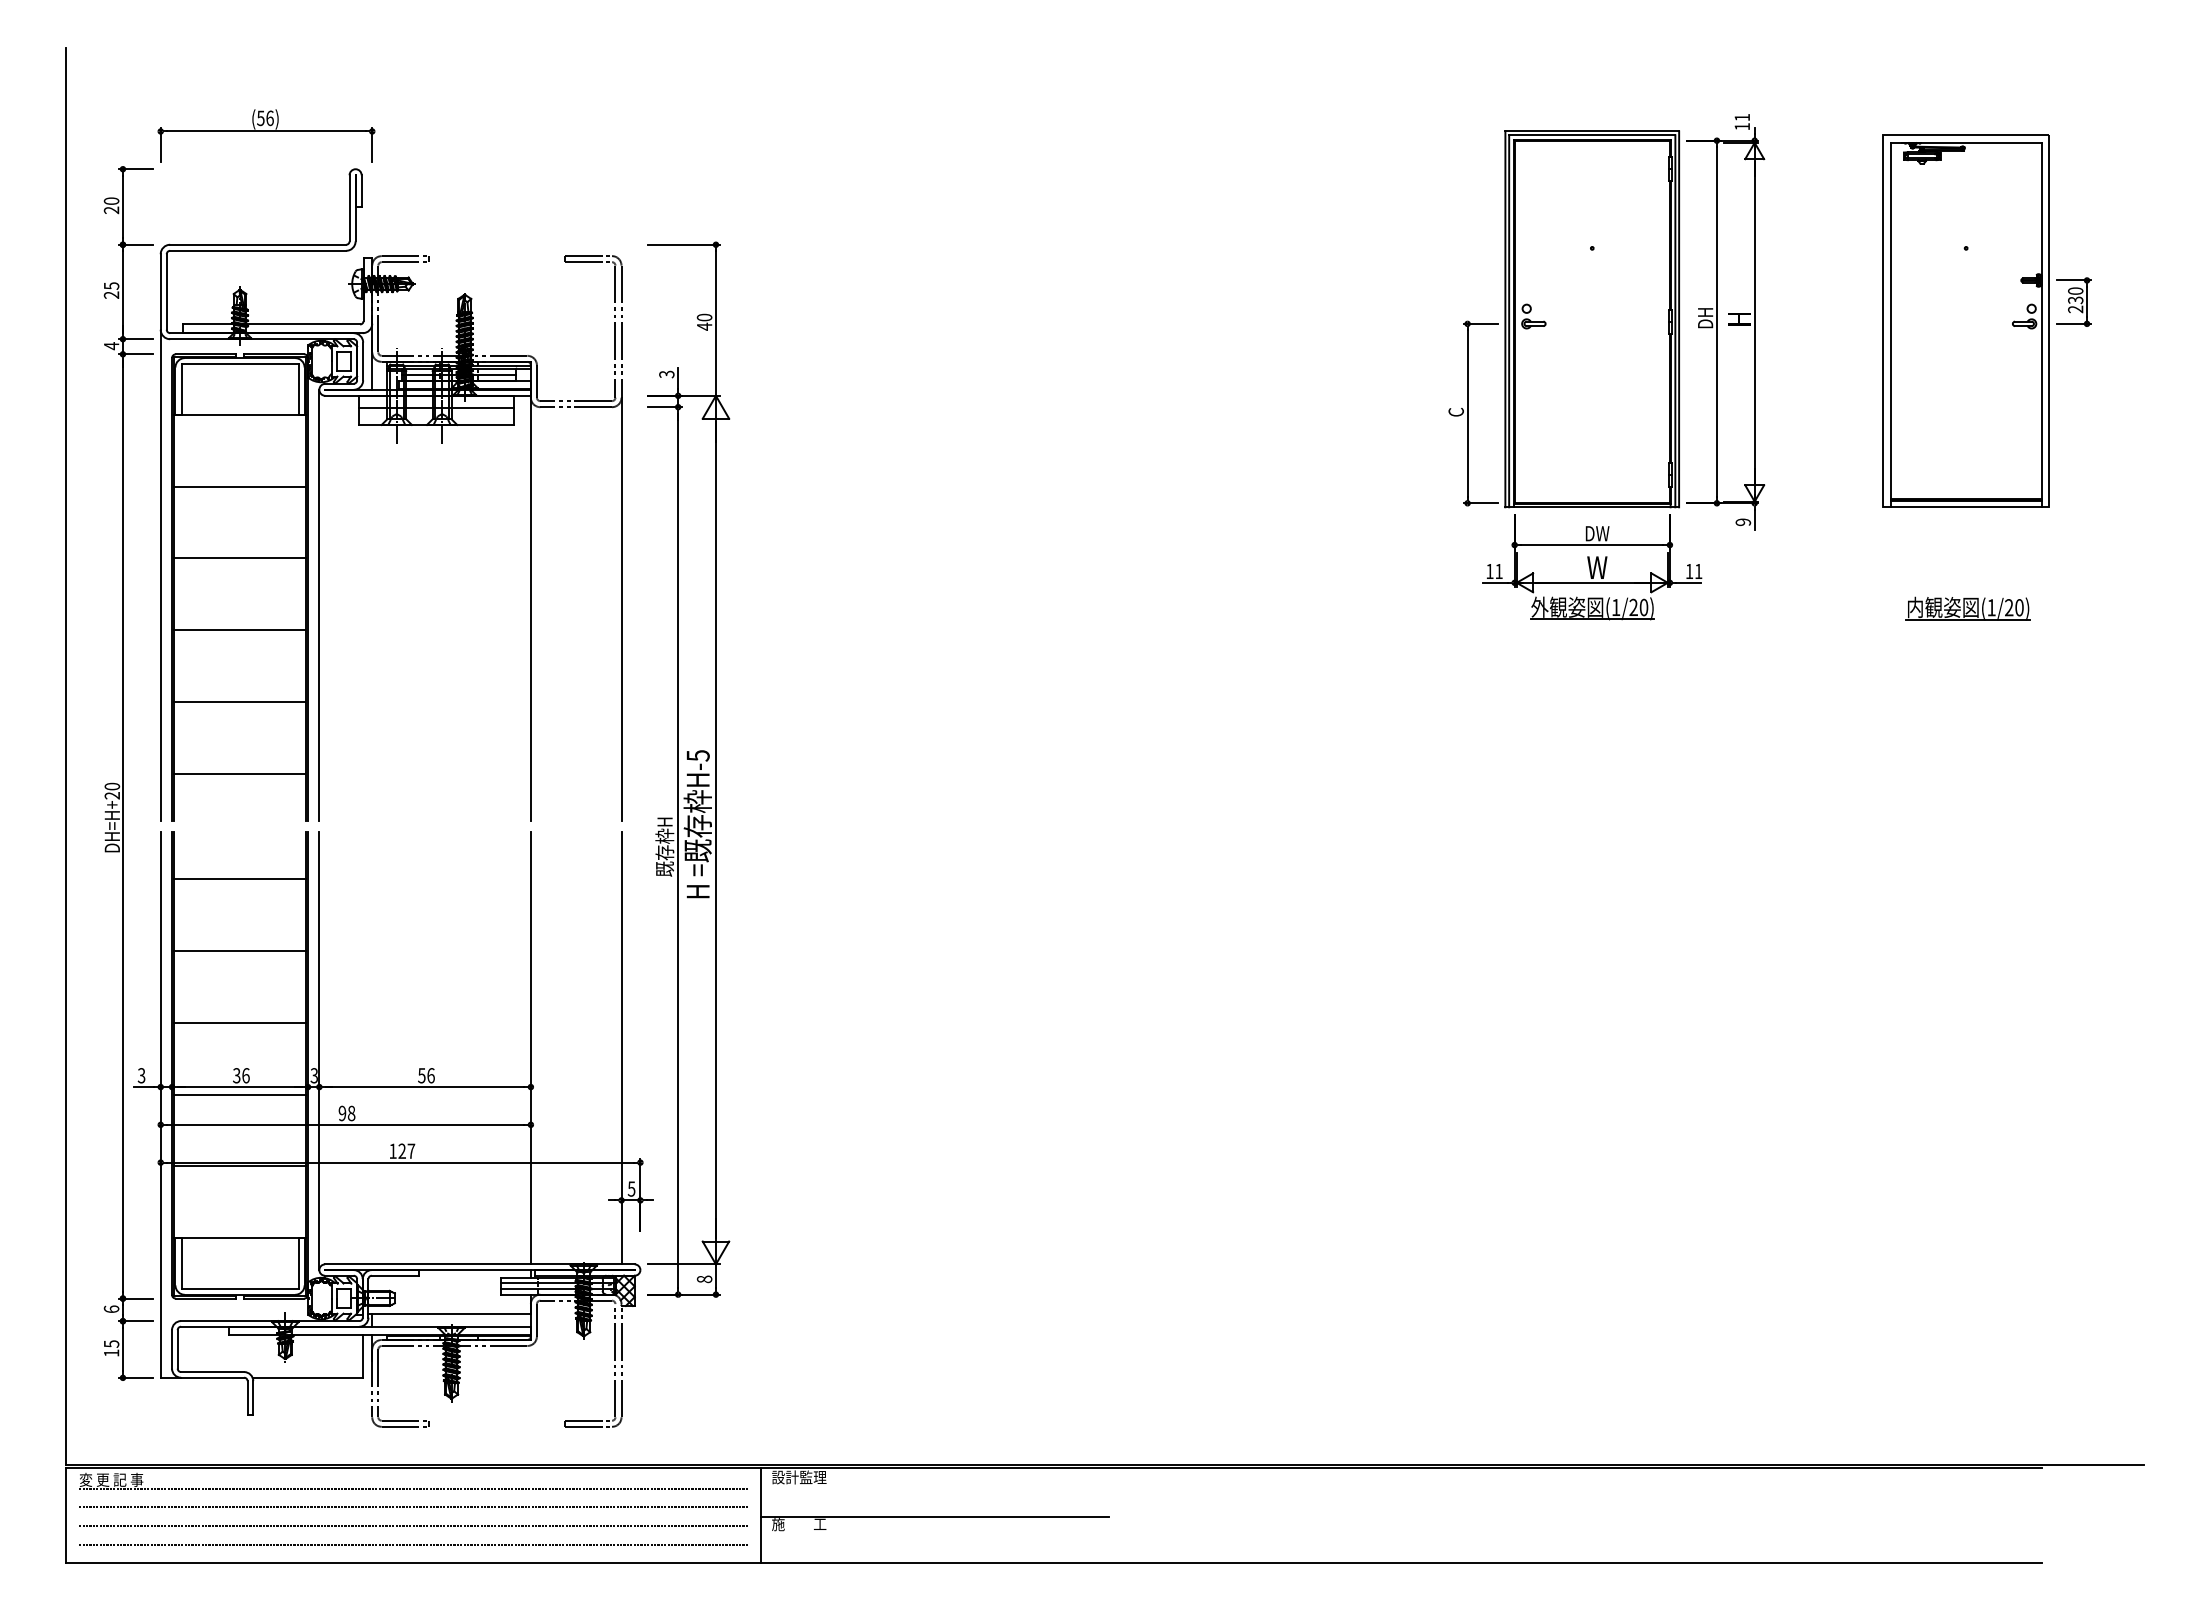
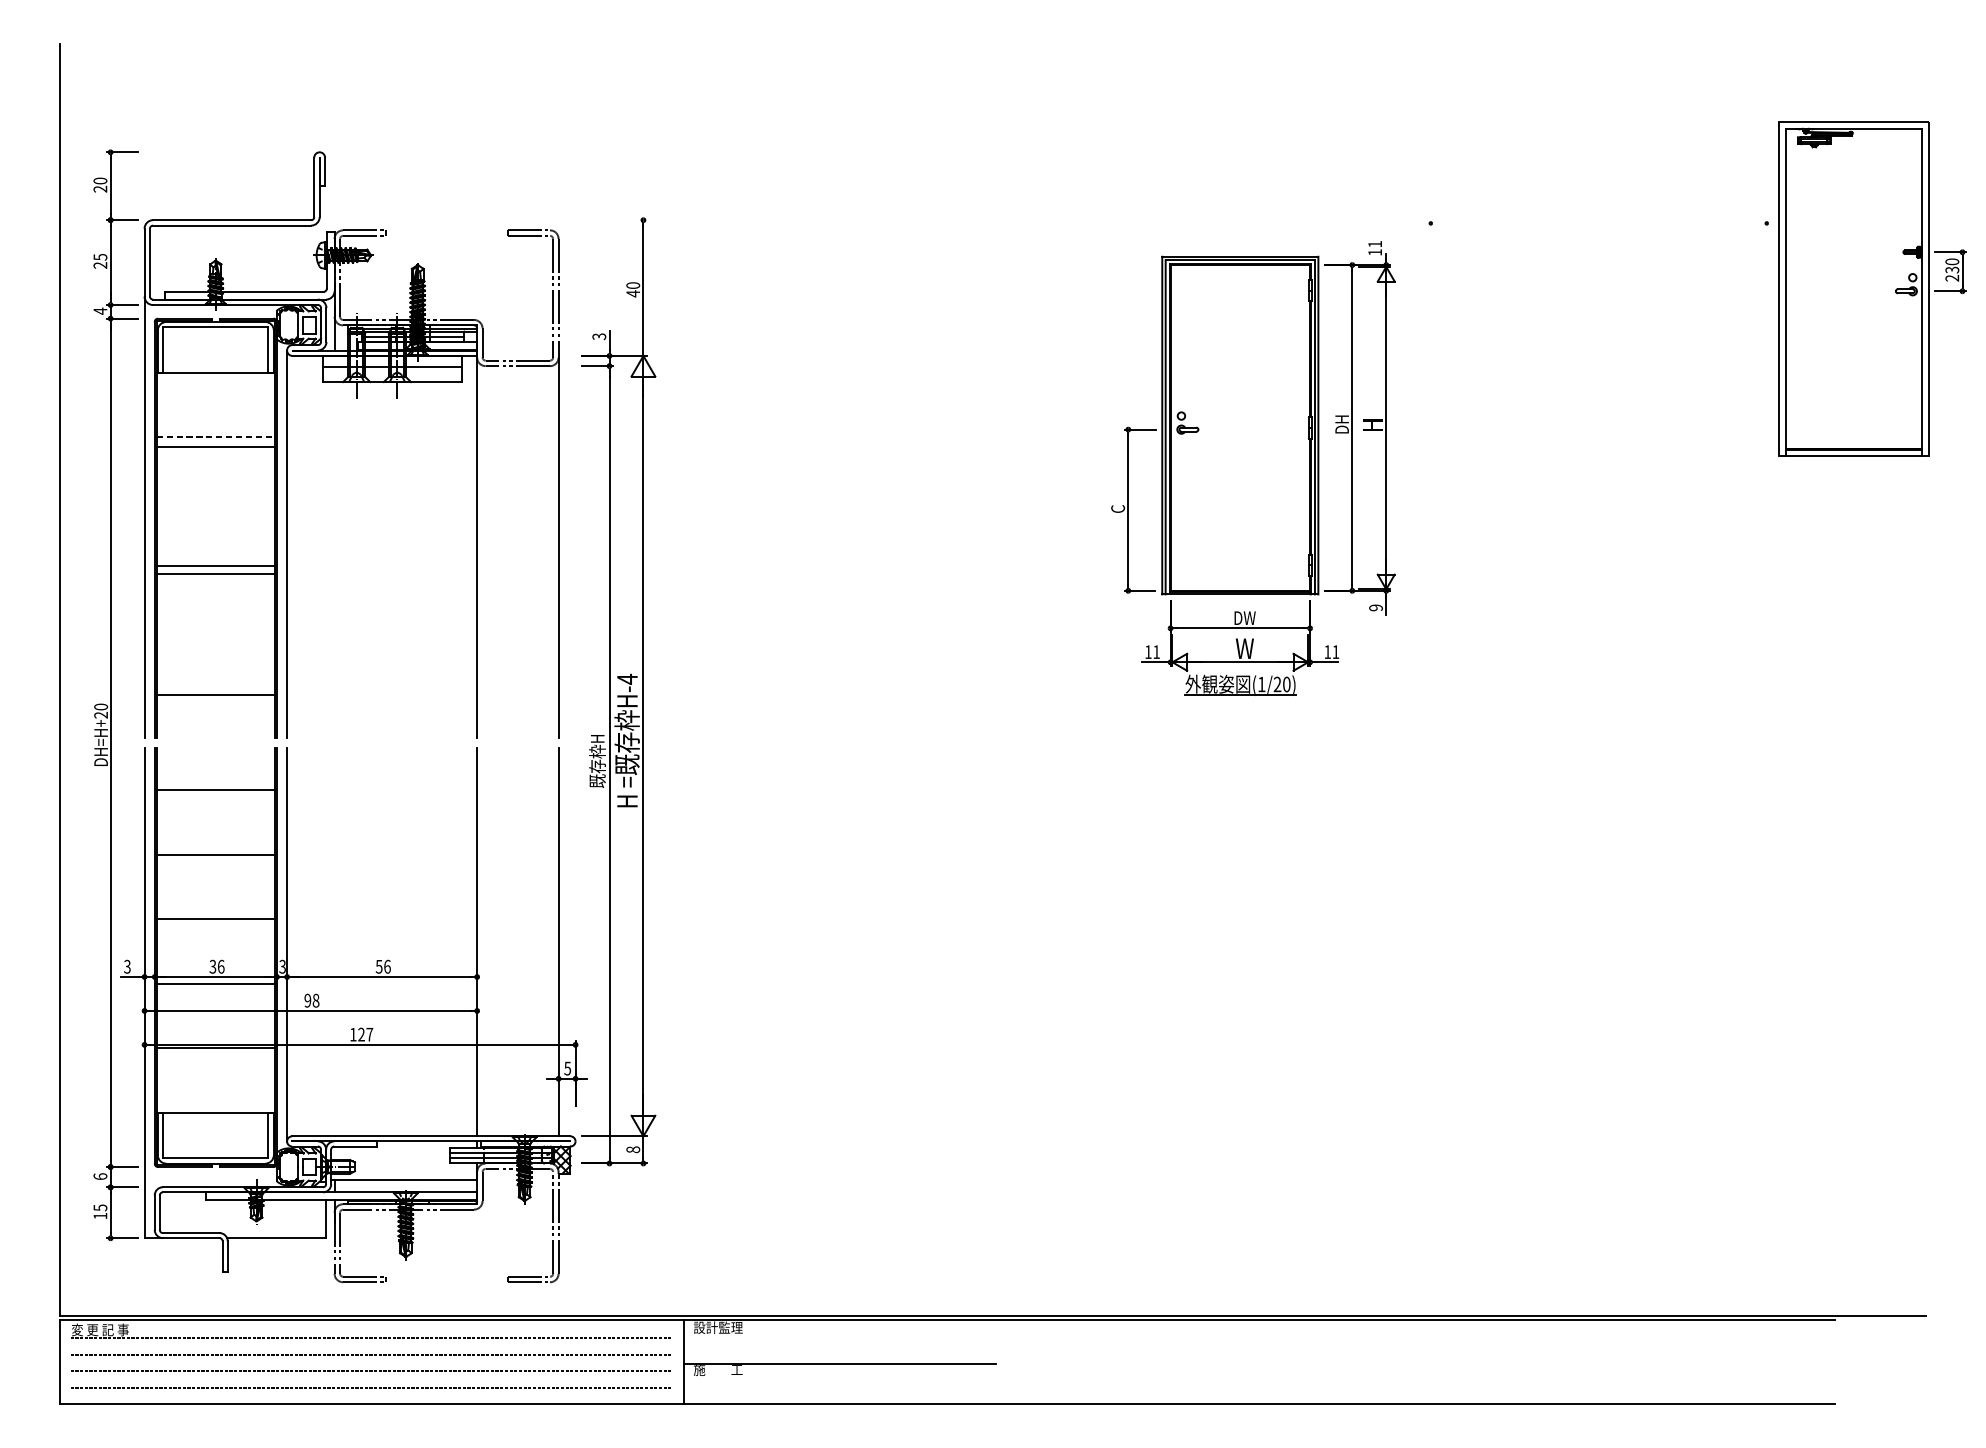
part: (266, 135) -> (239, 122), removed
line: (683, 244) -> (614, 219), removed
part: (1986, 320) -> (1872, 288), moved
part: (1606, 367) -> (1253, 468), moved
line: (239, 486) -> (215, 437), solid -> dashed
line: (239, 558) -> (215, 447), moved
part: (1967, 608) -> (1767, 546), removed
line: (239, 701) -> (215, 573), moved
text: (697, 755) -> (626, 679), H-5 -> H-4

